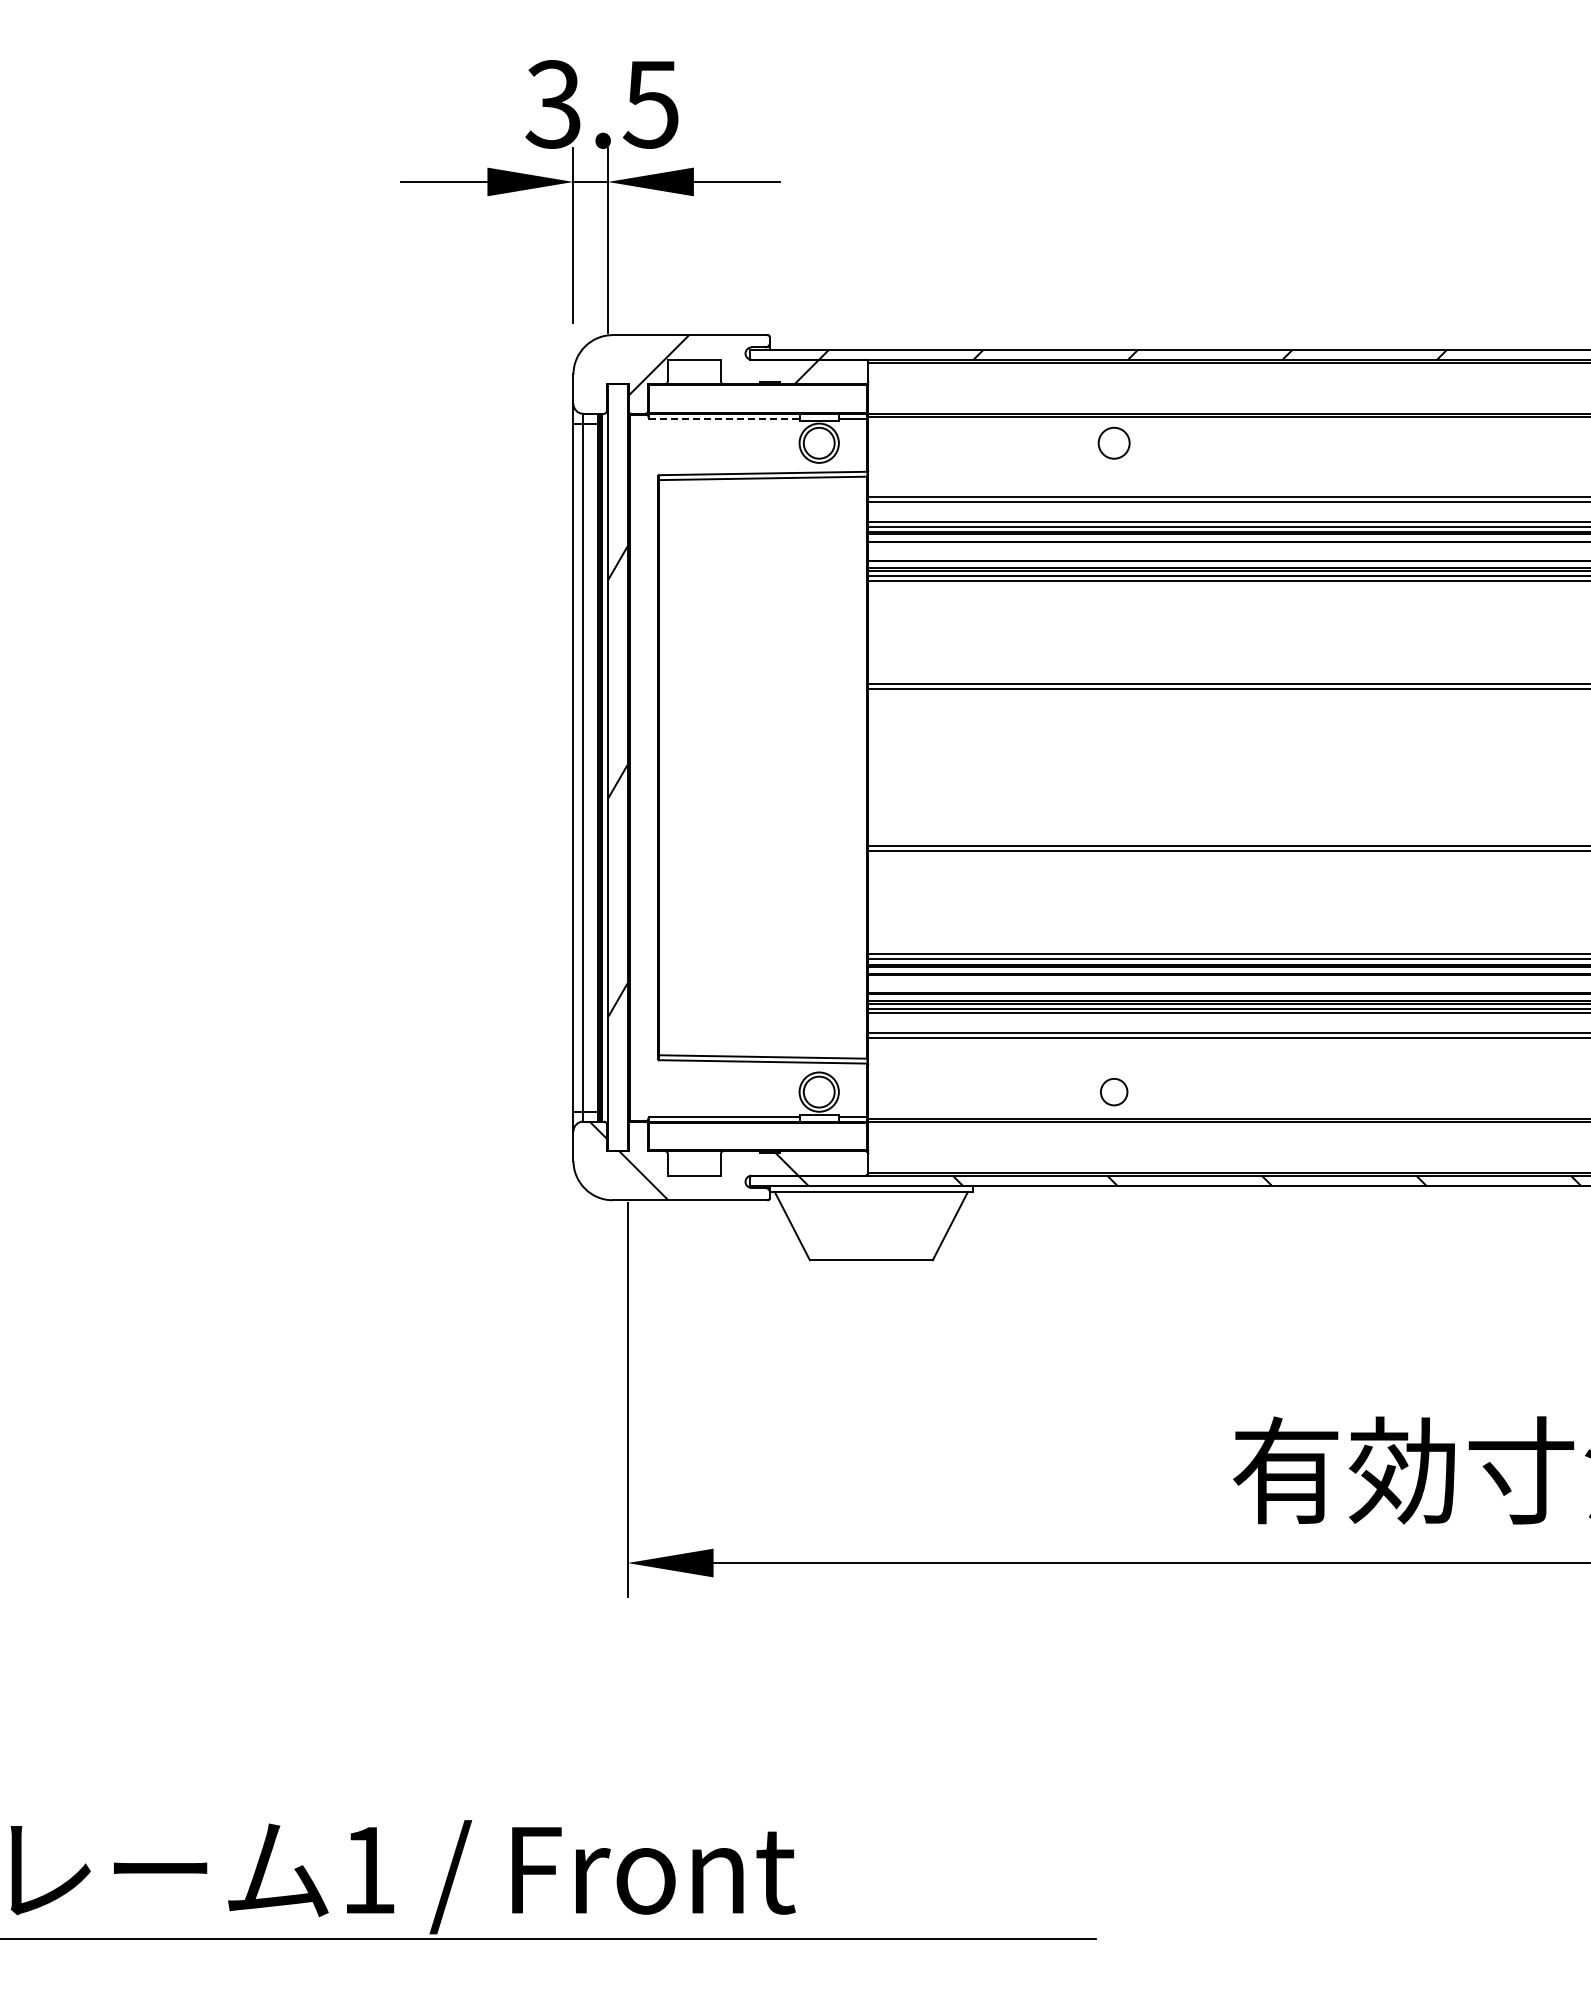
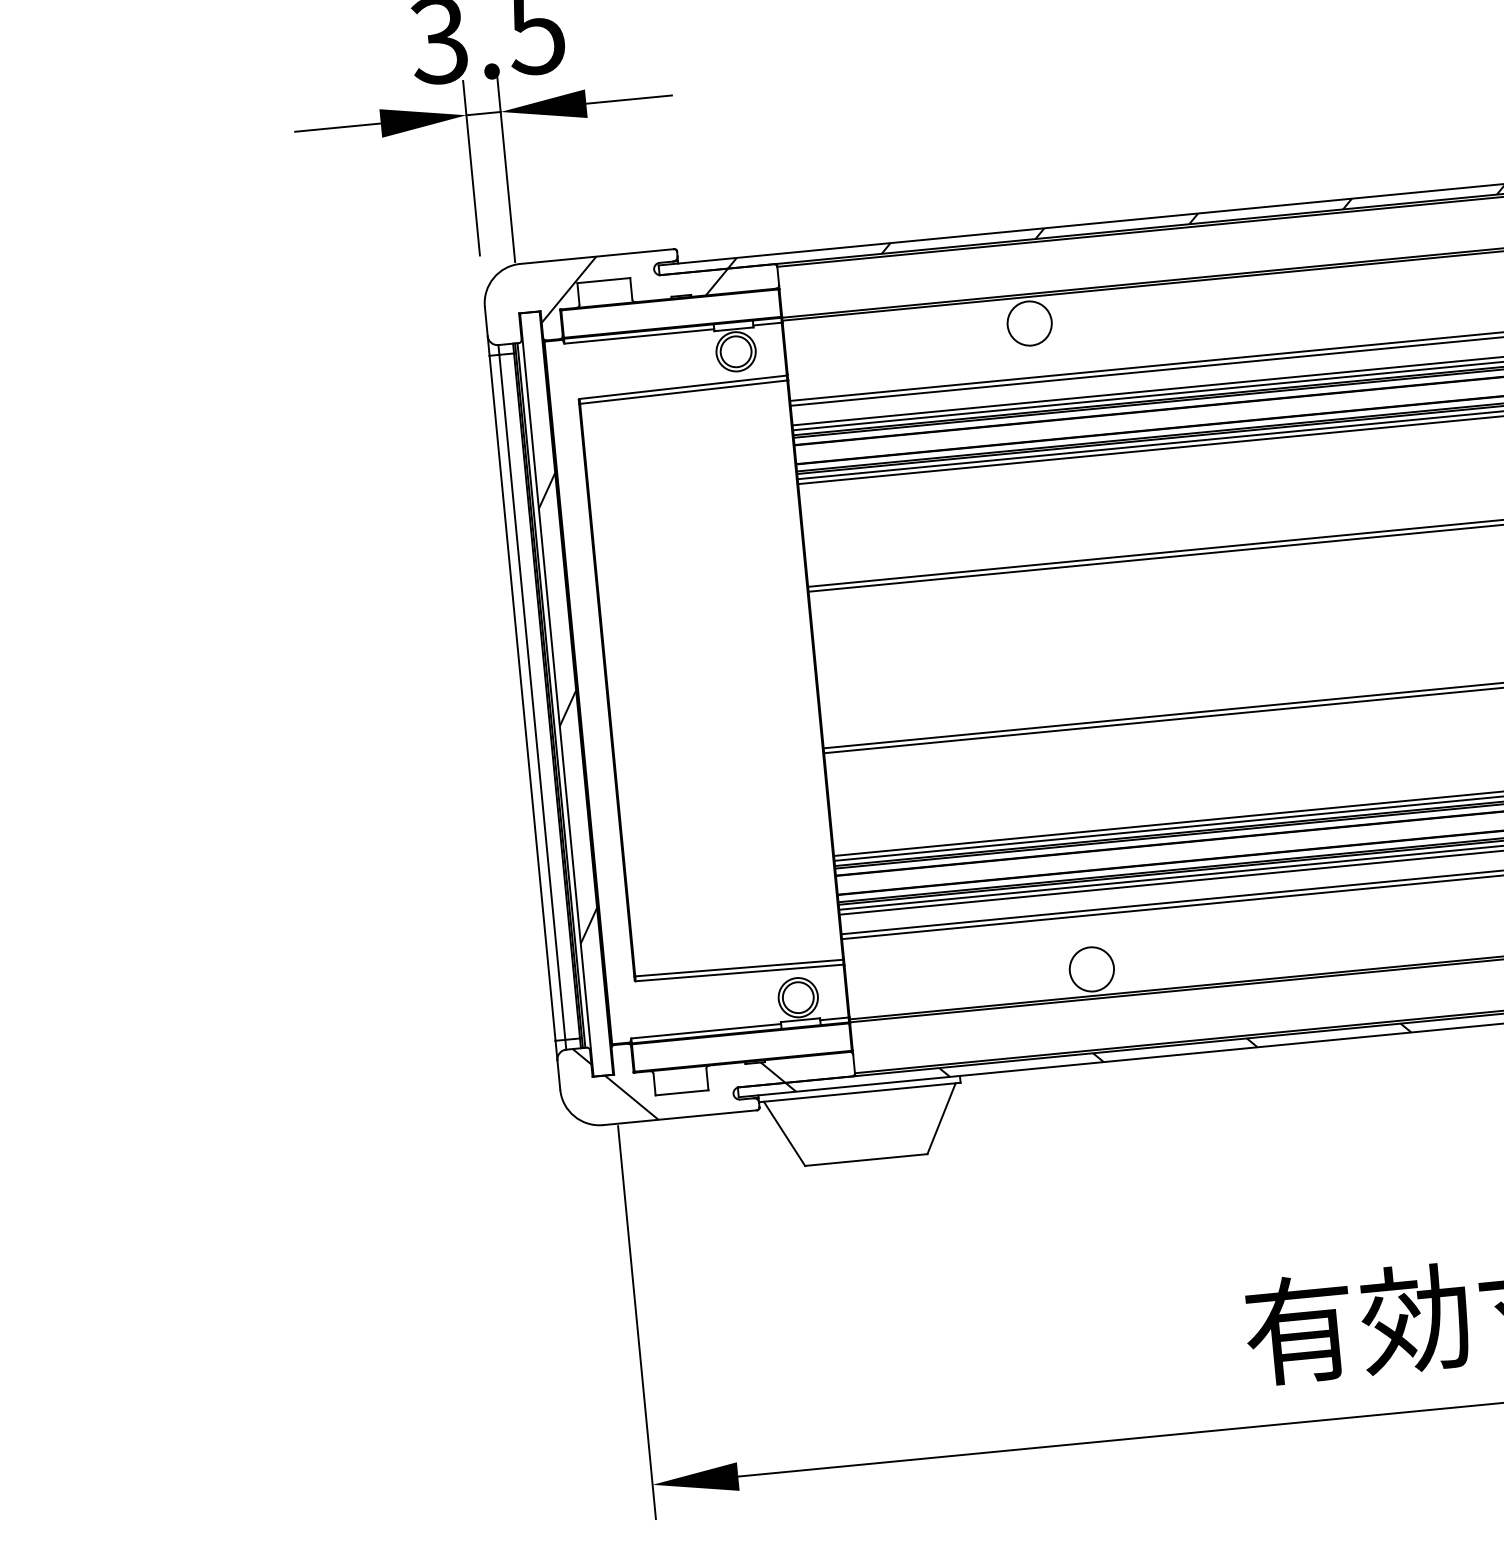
line: (724, 418) -> (639, 336), dashed -> solid
circle: (1114, 443) -> (1030, 323), size x1.43
circle: (1114, 1092) -> (1092, 969), size x1.67

